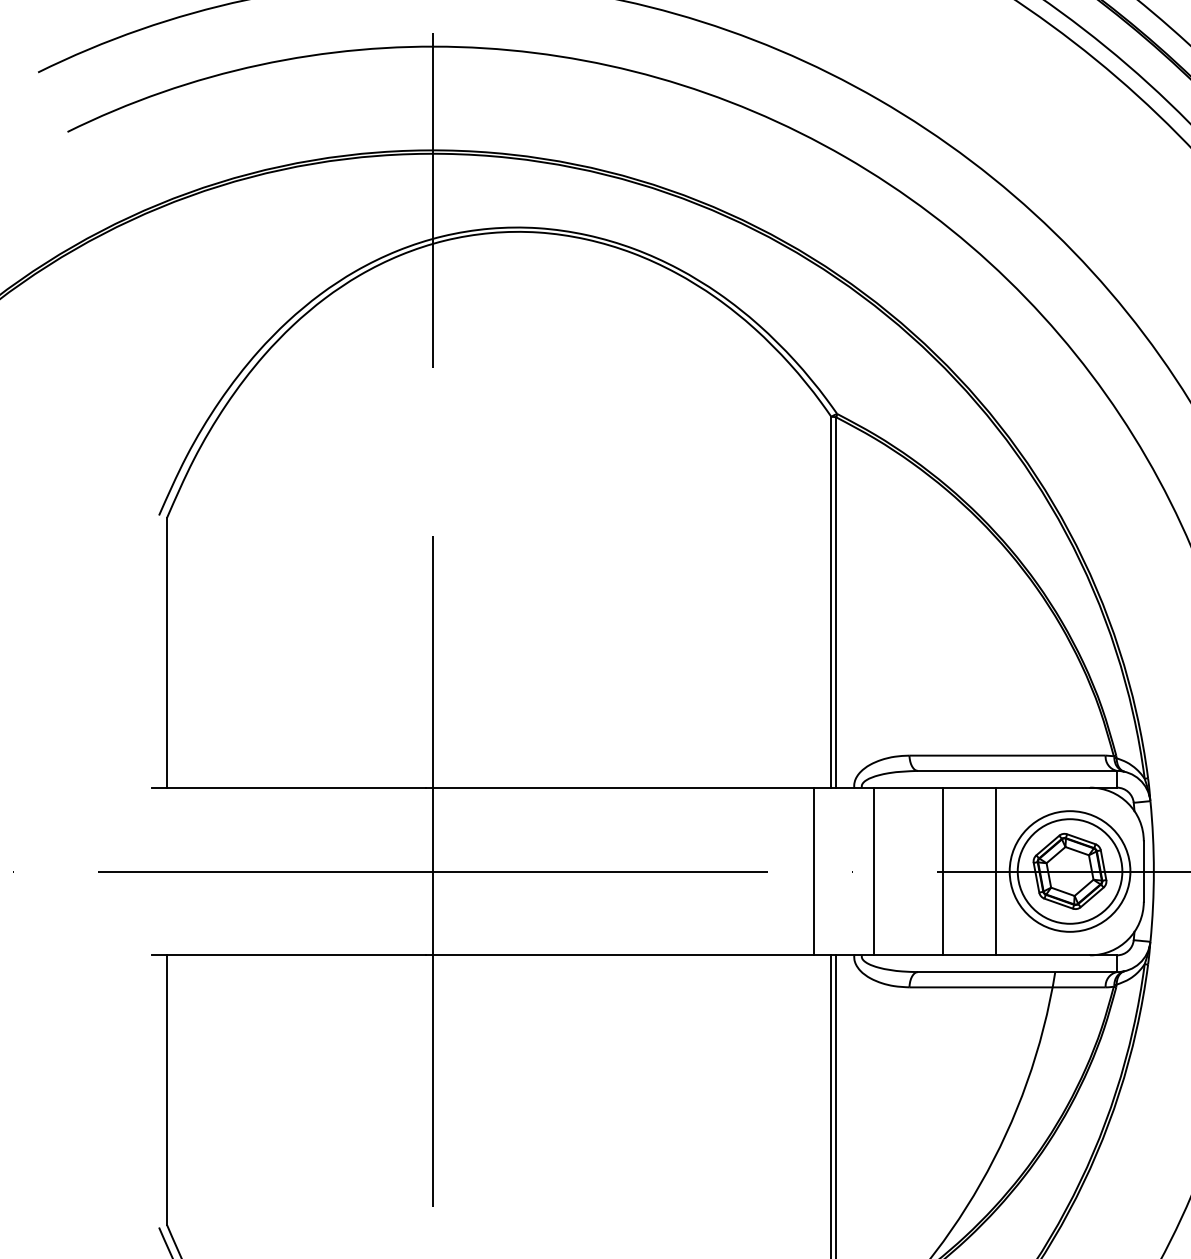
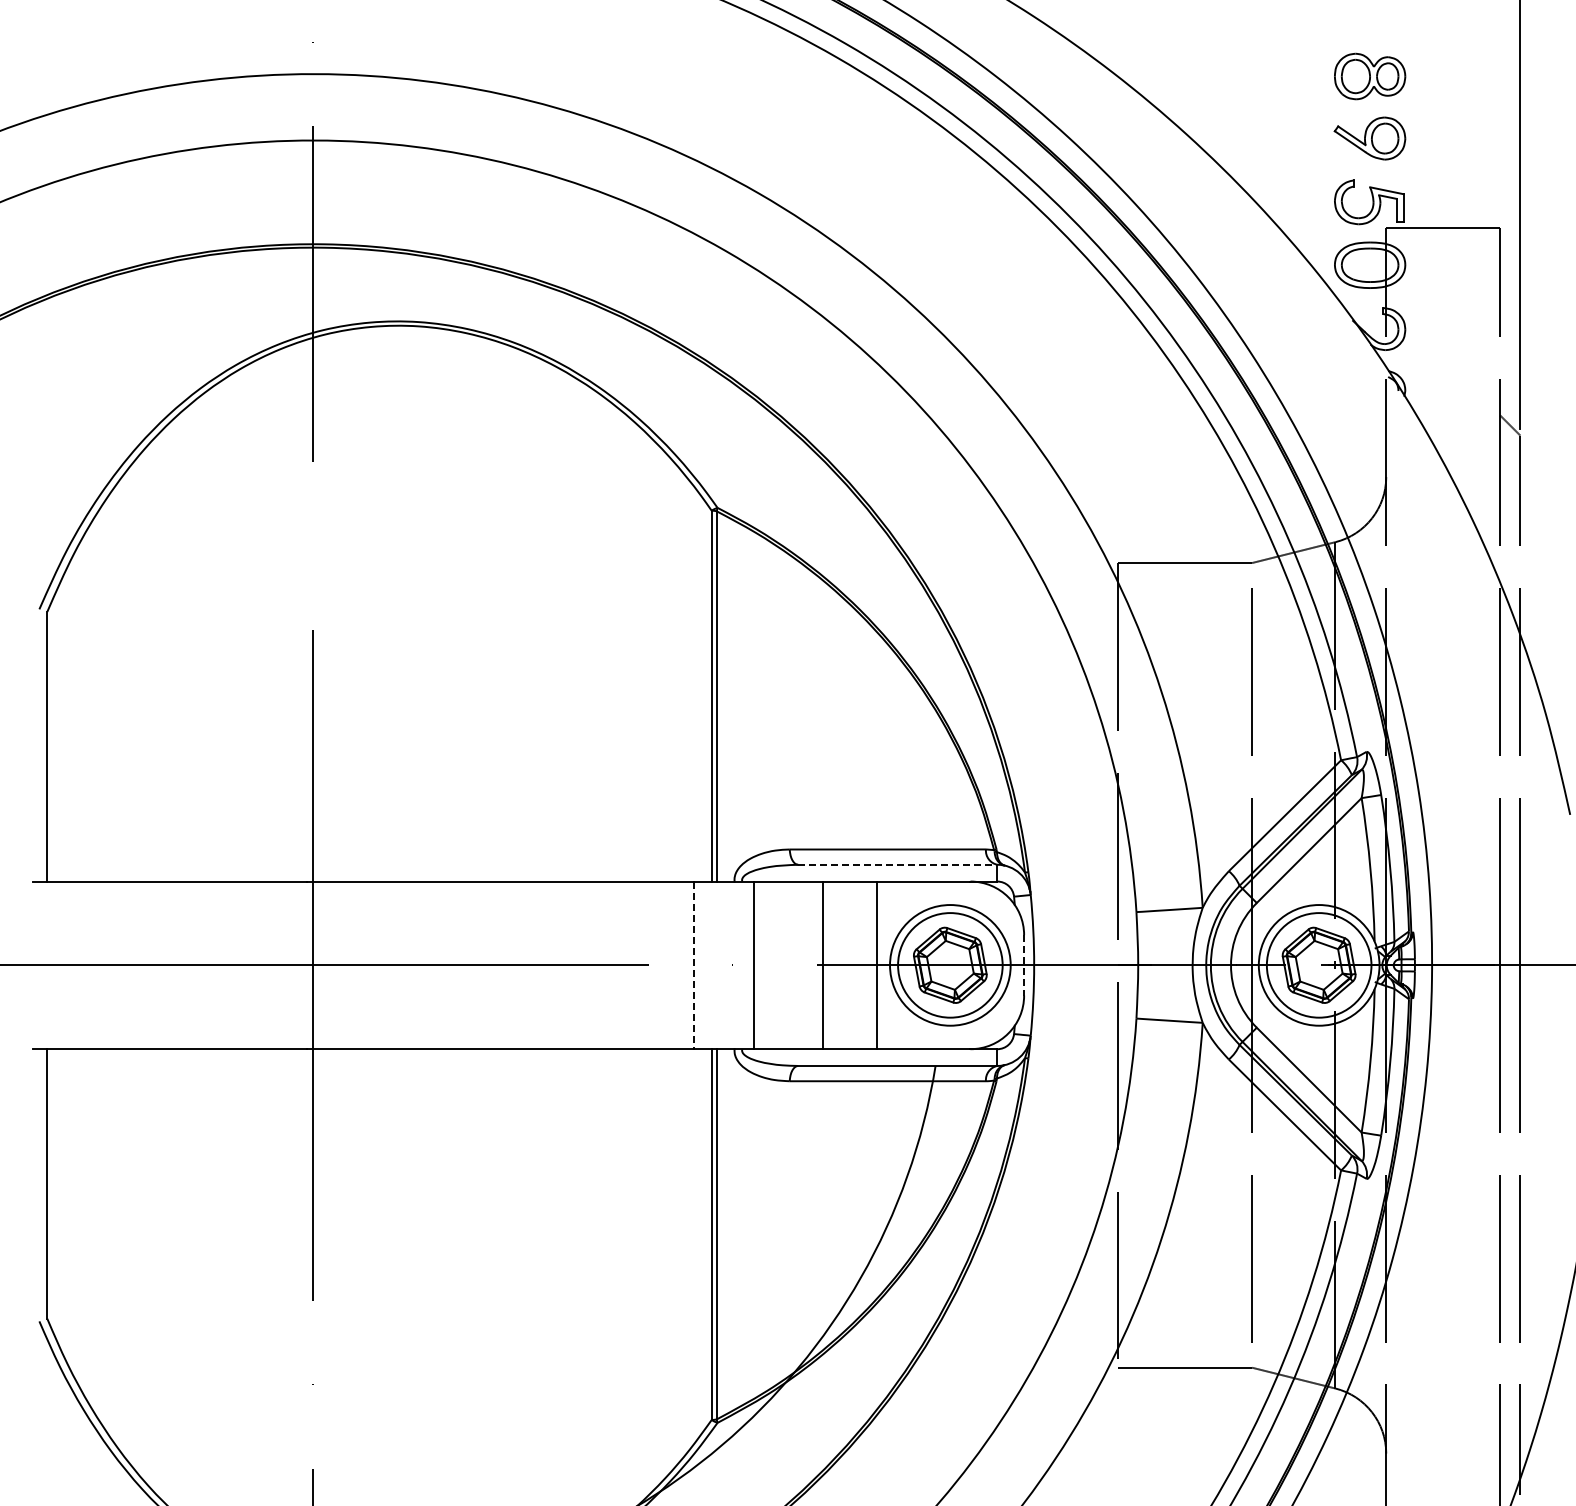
line: (1017, 770) -> (897, 864), solid -> dashed
line: (814, 871) -> (694, 965), solid -> dashed
line: (1144, 871) -> (1024, 965), solid -> dashed

